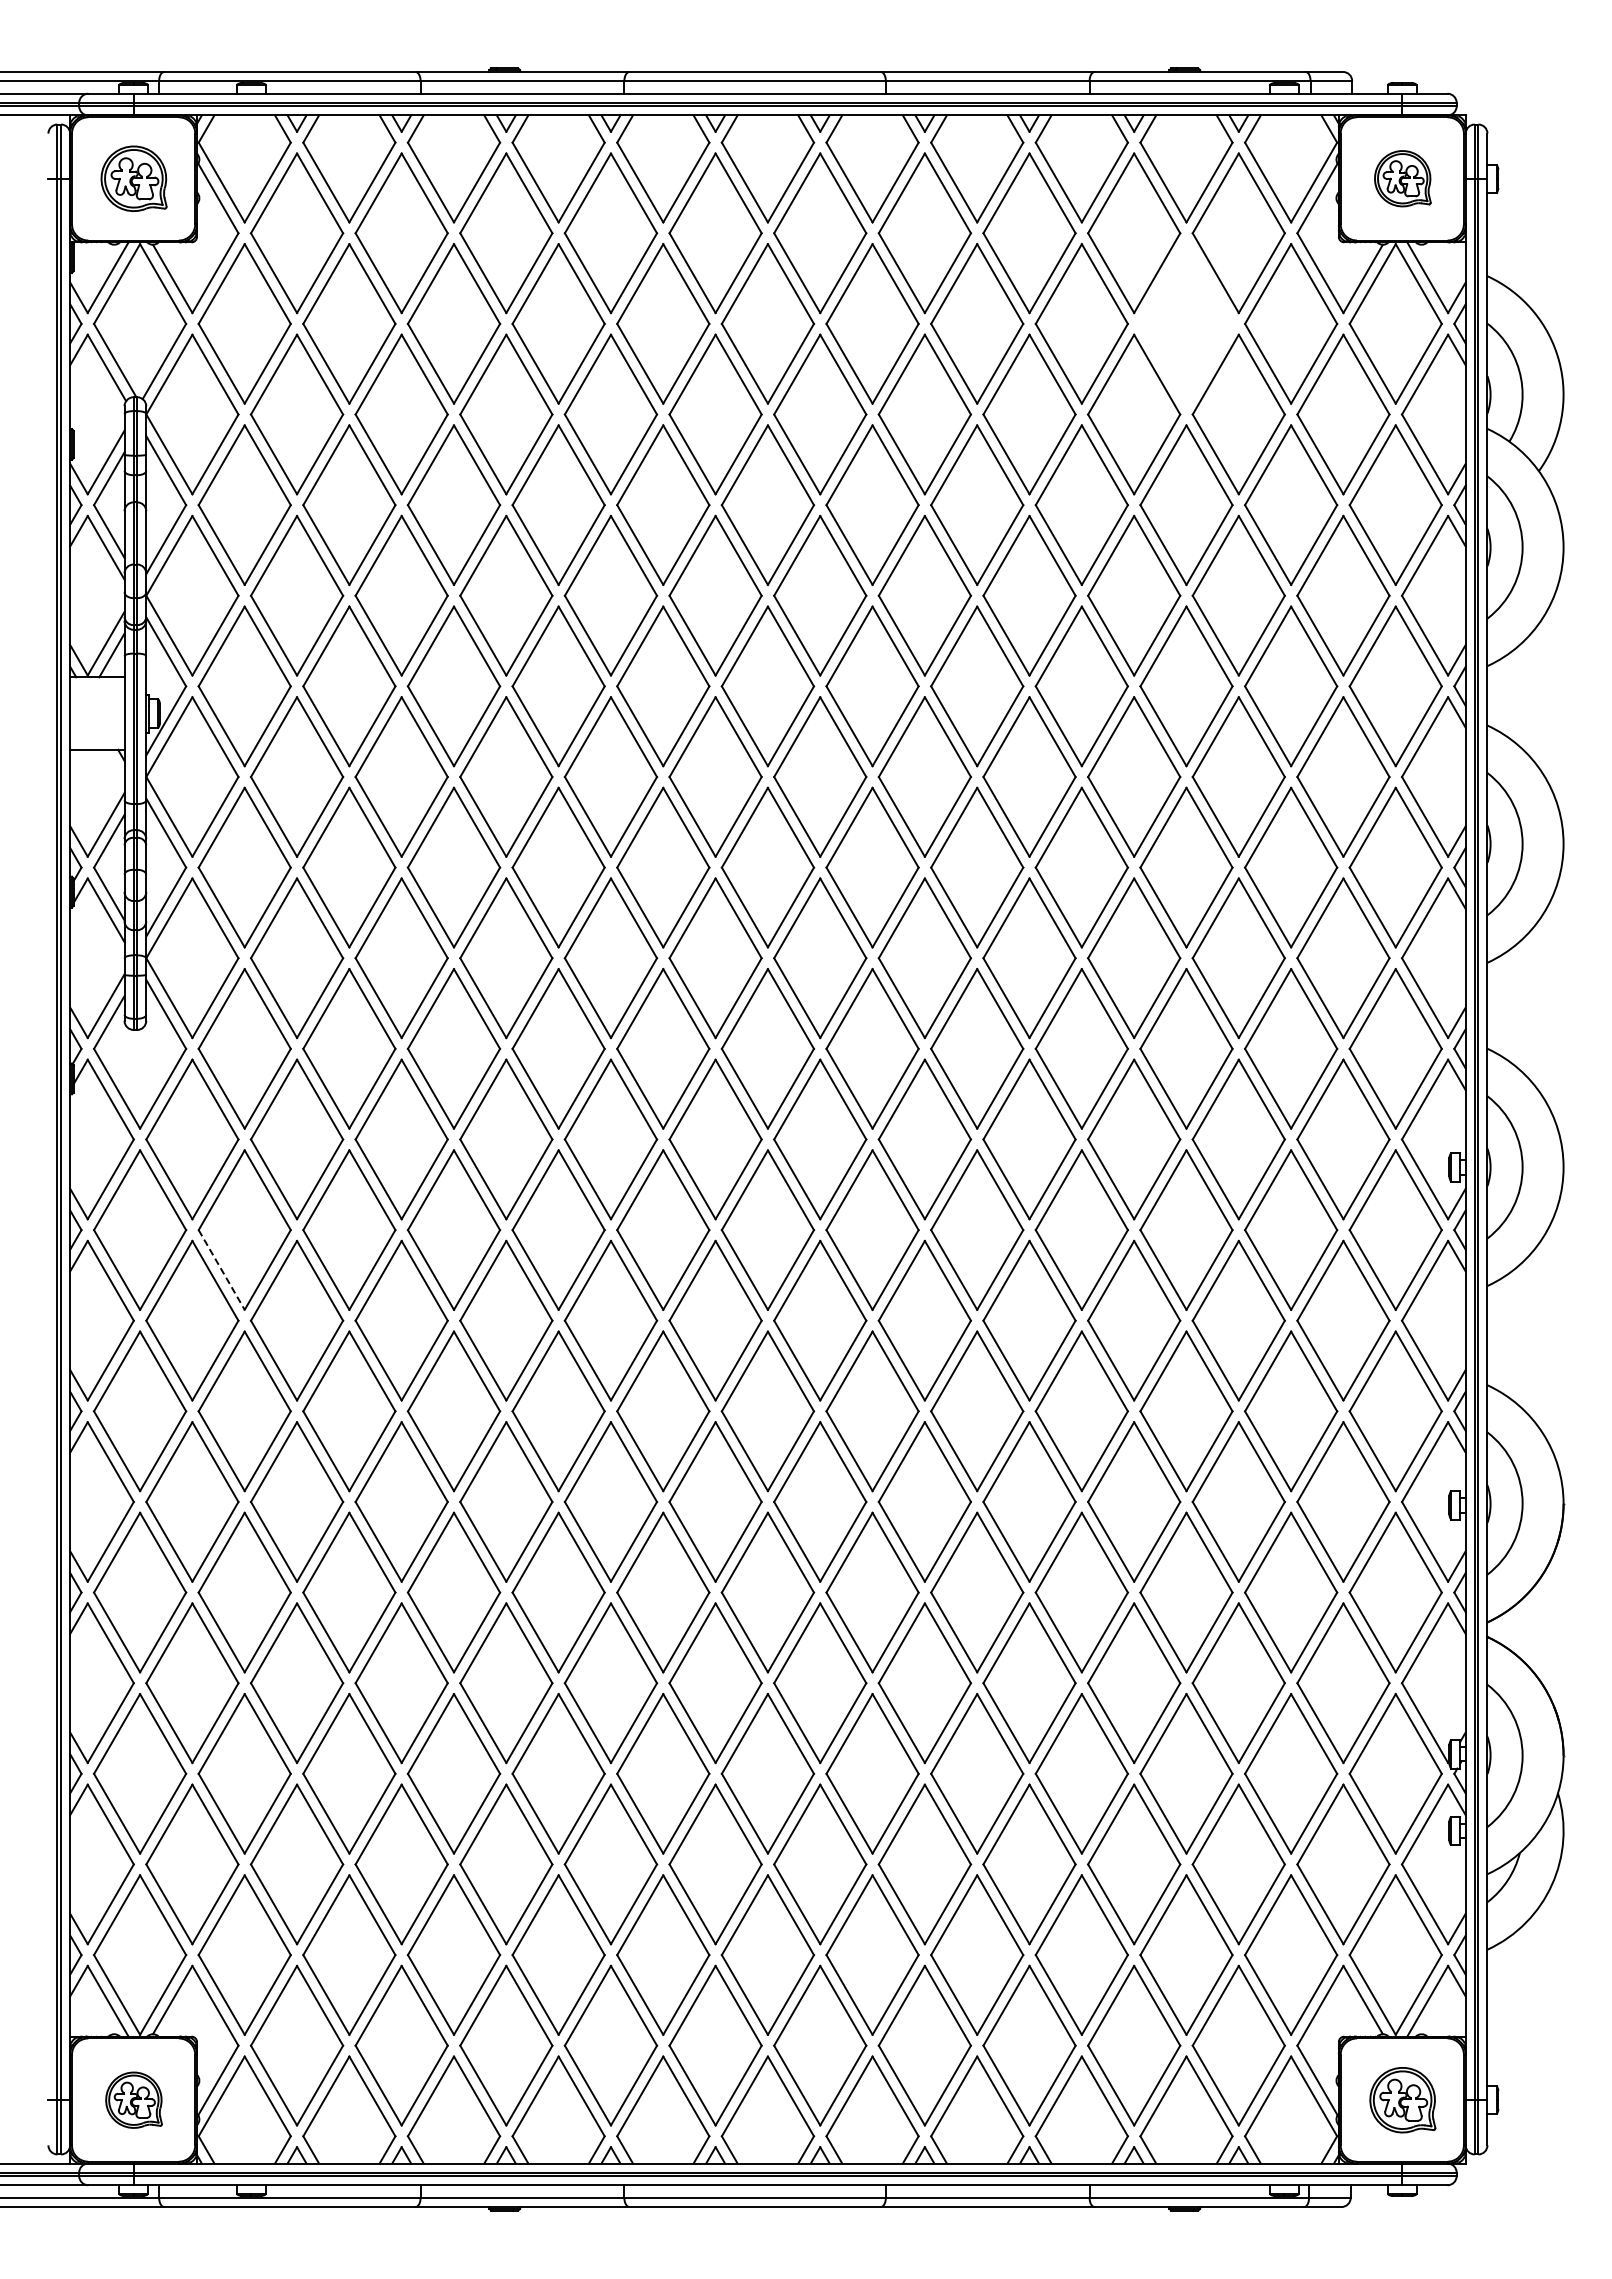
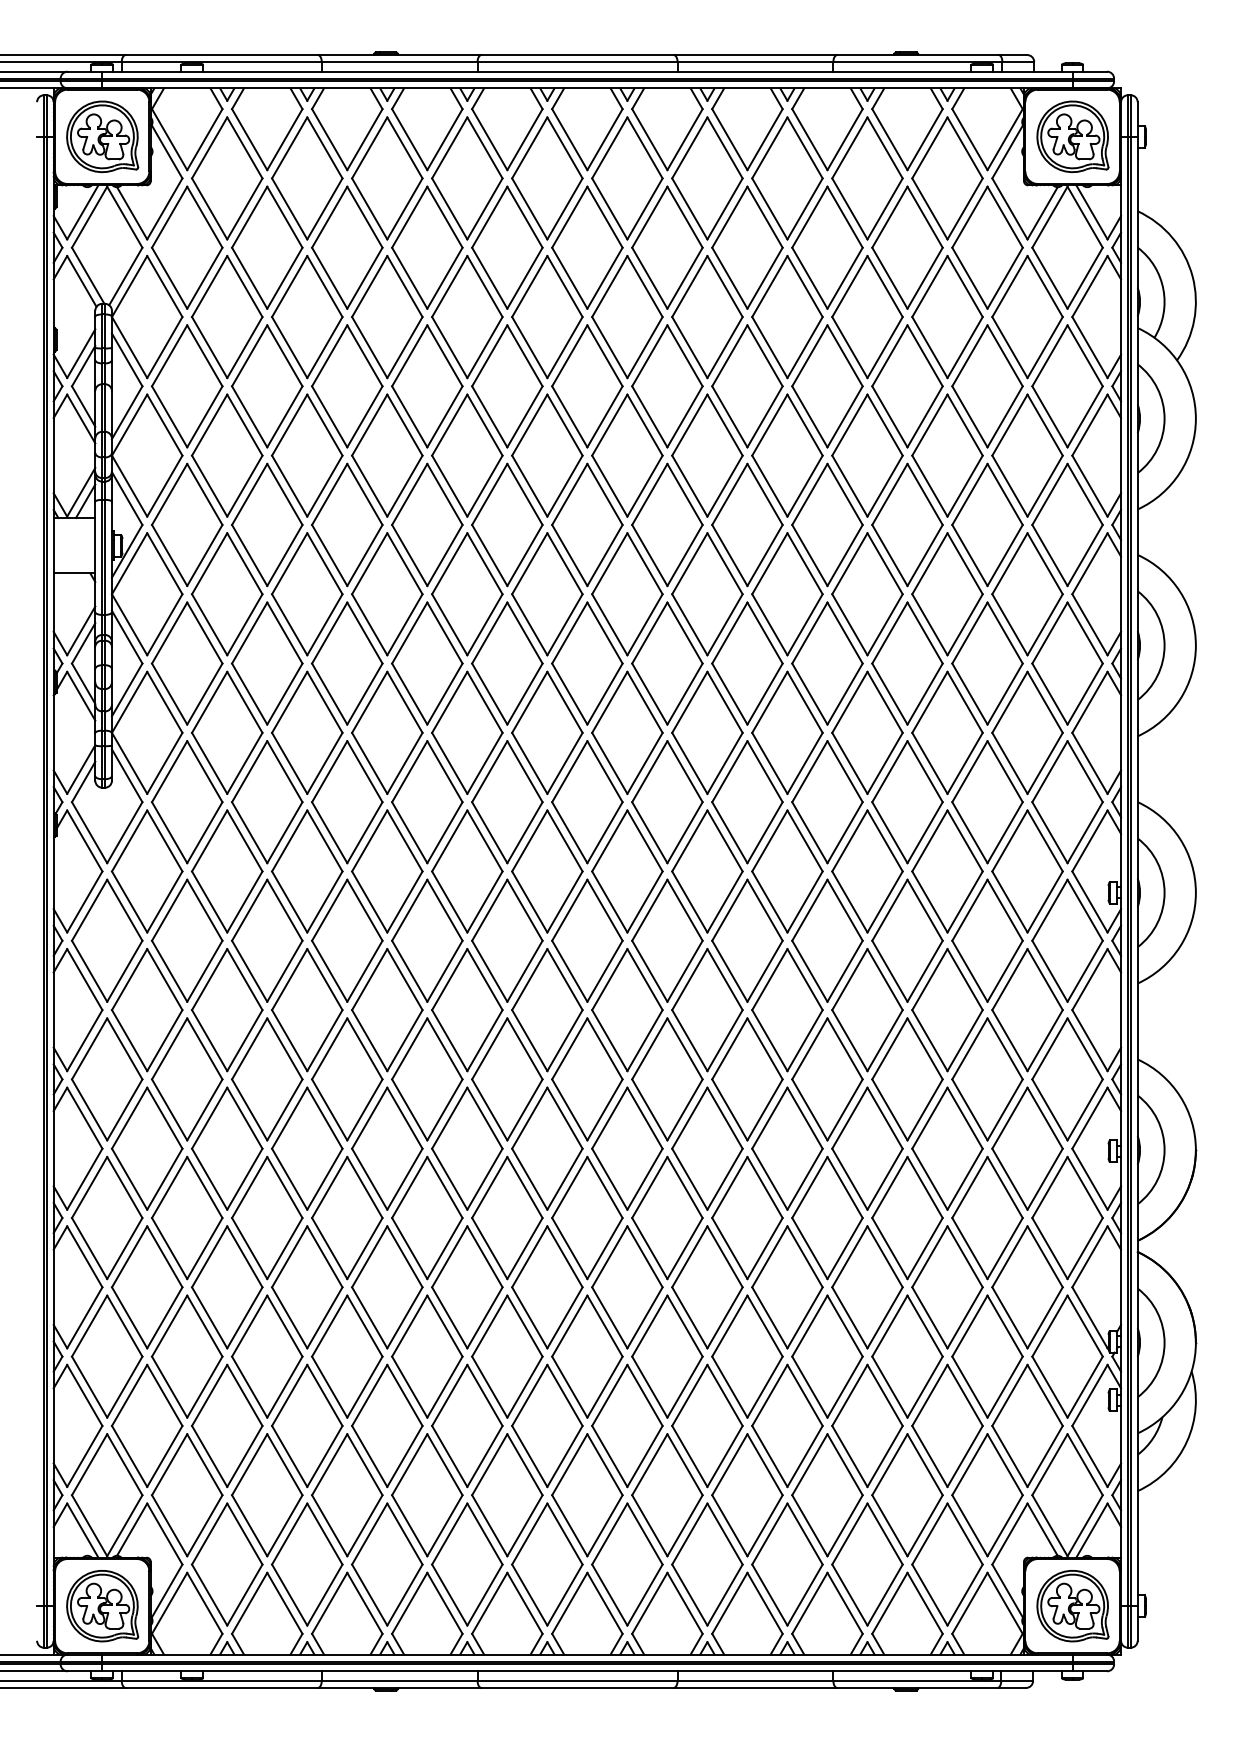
part: (133, 178) -> (102, 136), size x1.43
part: (1402, 178) -> (1072, 136), size x1.67
part: (1186, 323) -> (907, 247), added
line: (221, 1270) -> (169, 971), dashed -> solid
part: (133, 2100) -> (102, 1606), size x1.67
part: (1402, 2100) -> (1072, 1606), size x1.43

